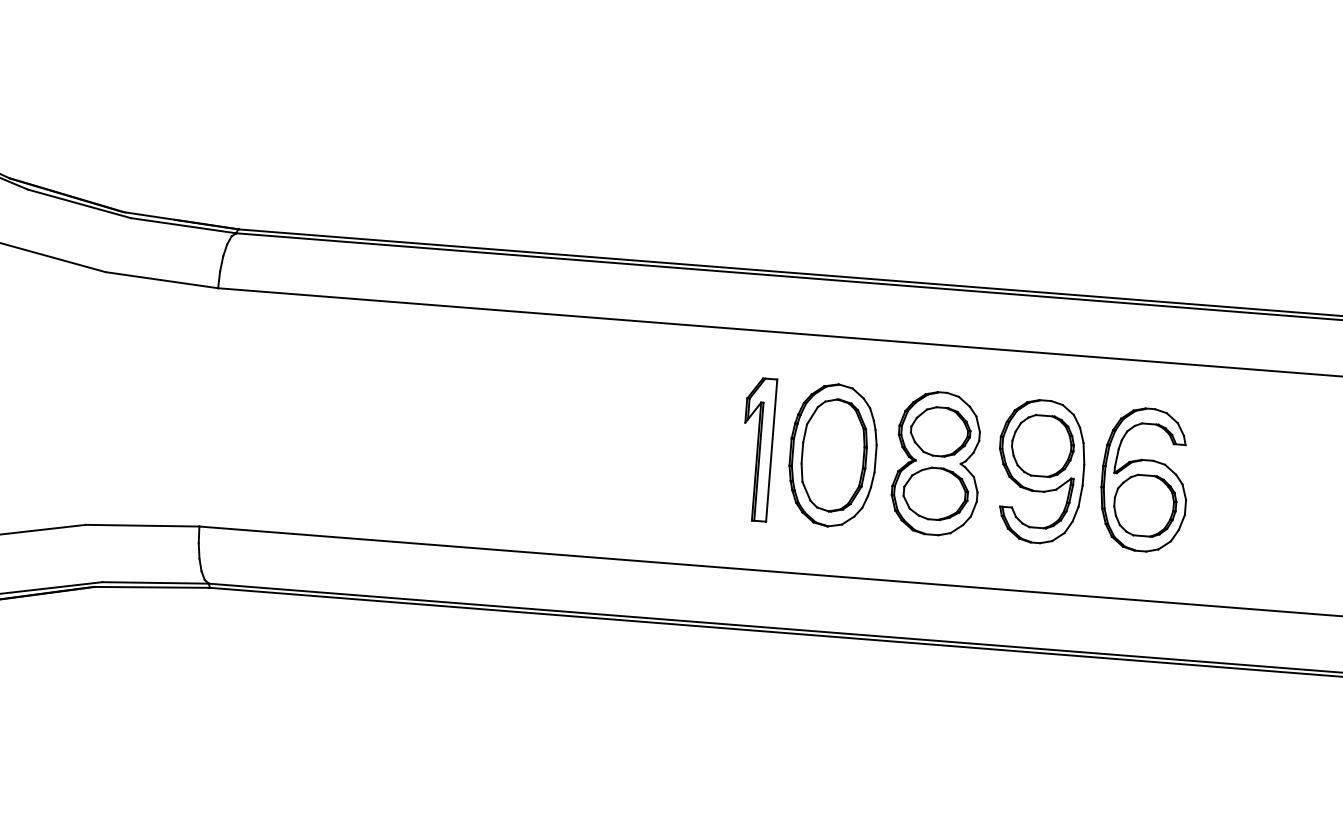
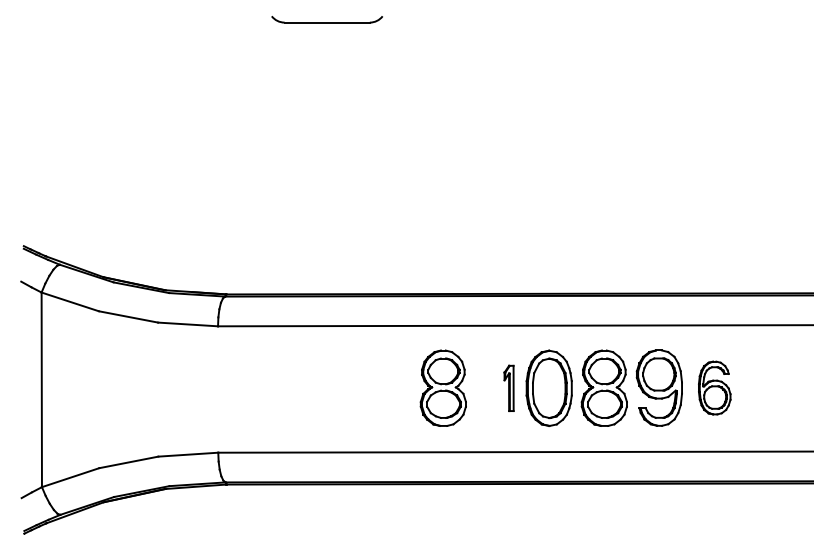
part: (631, 437) -> (442, 387), added
part: (756, 449) -> (508, 388), size x0.6
part: (1144, 478) -> (714, 387), size x0.7

